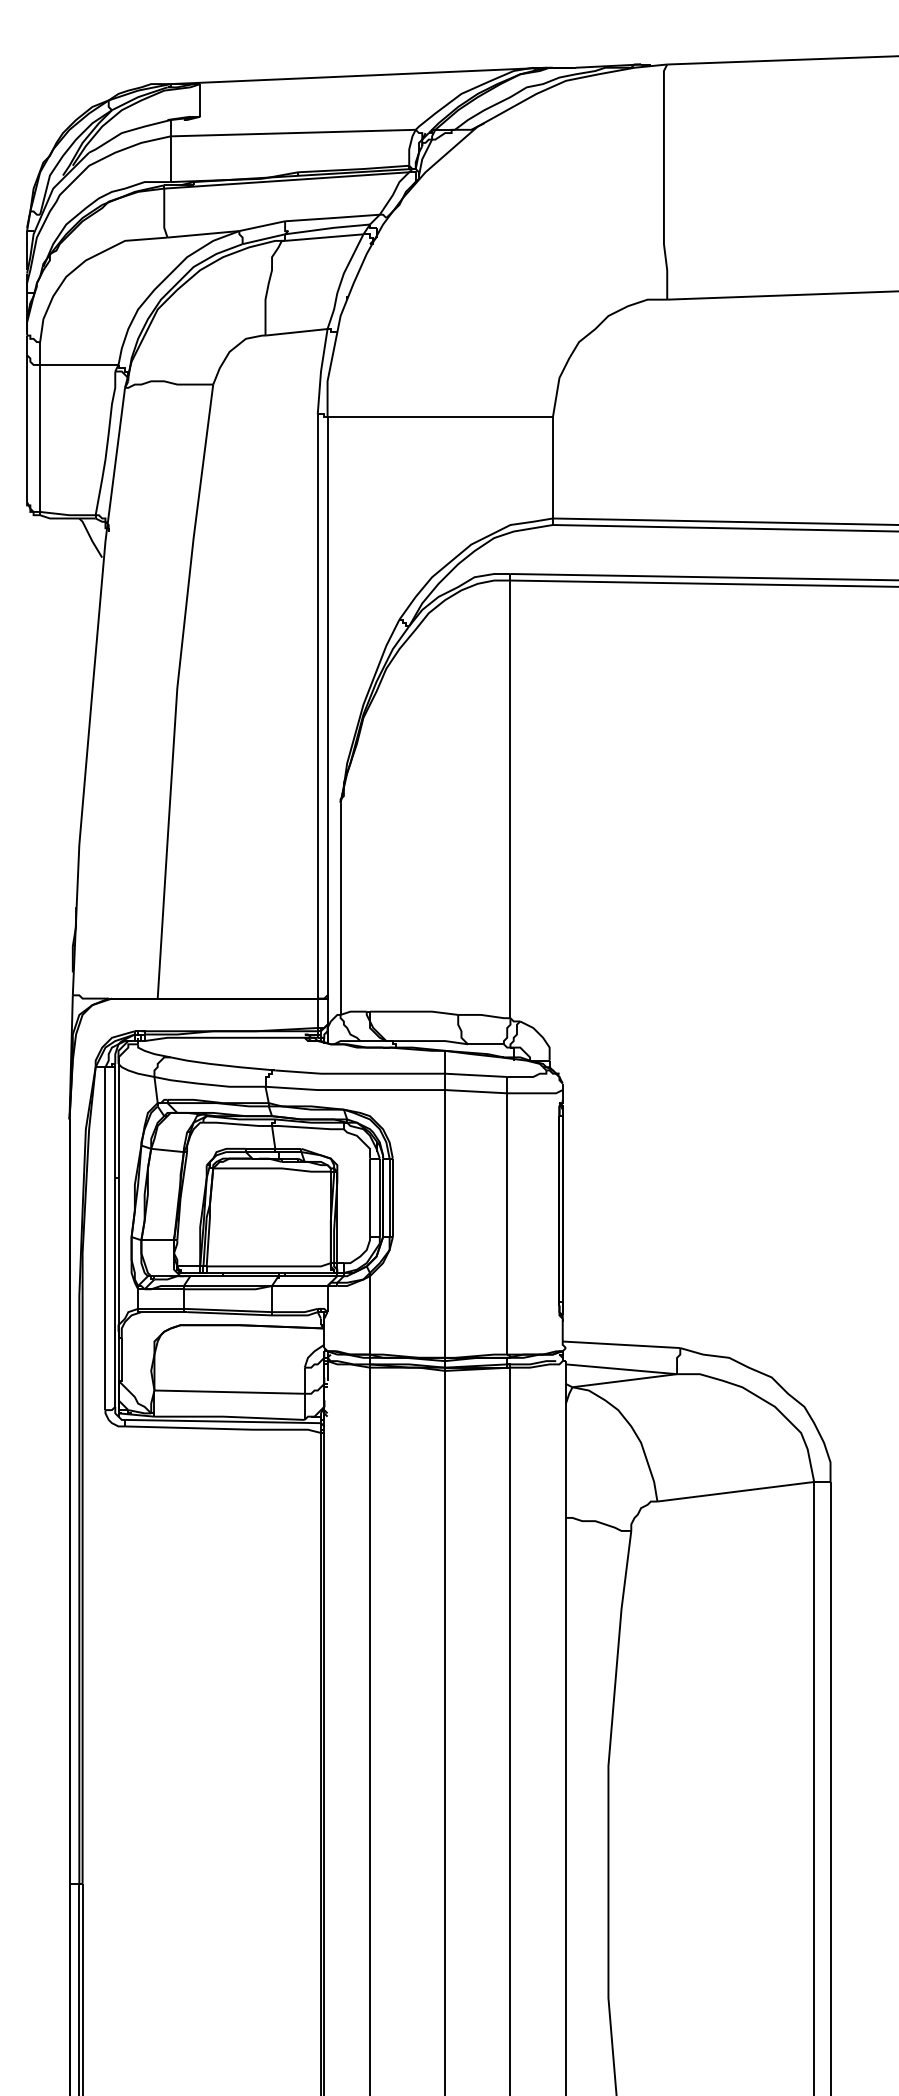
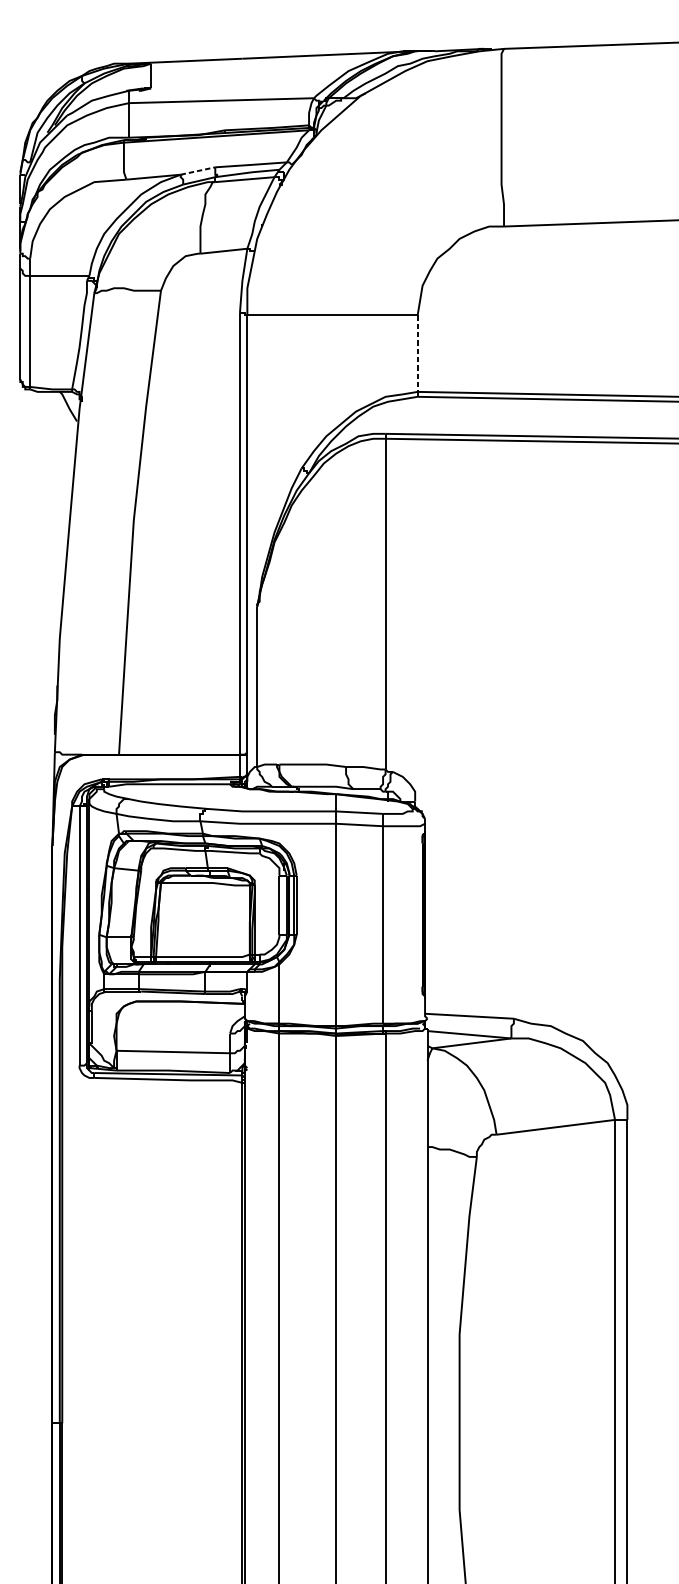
line: (261, 226) -> (197, 171), solid -> dashed
line: (552, 467) -> (417, 353), solid -> dashed

